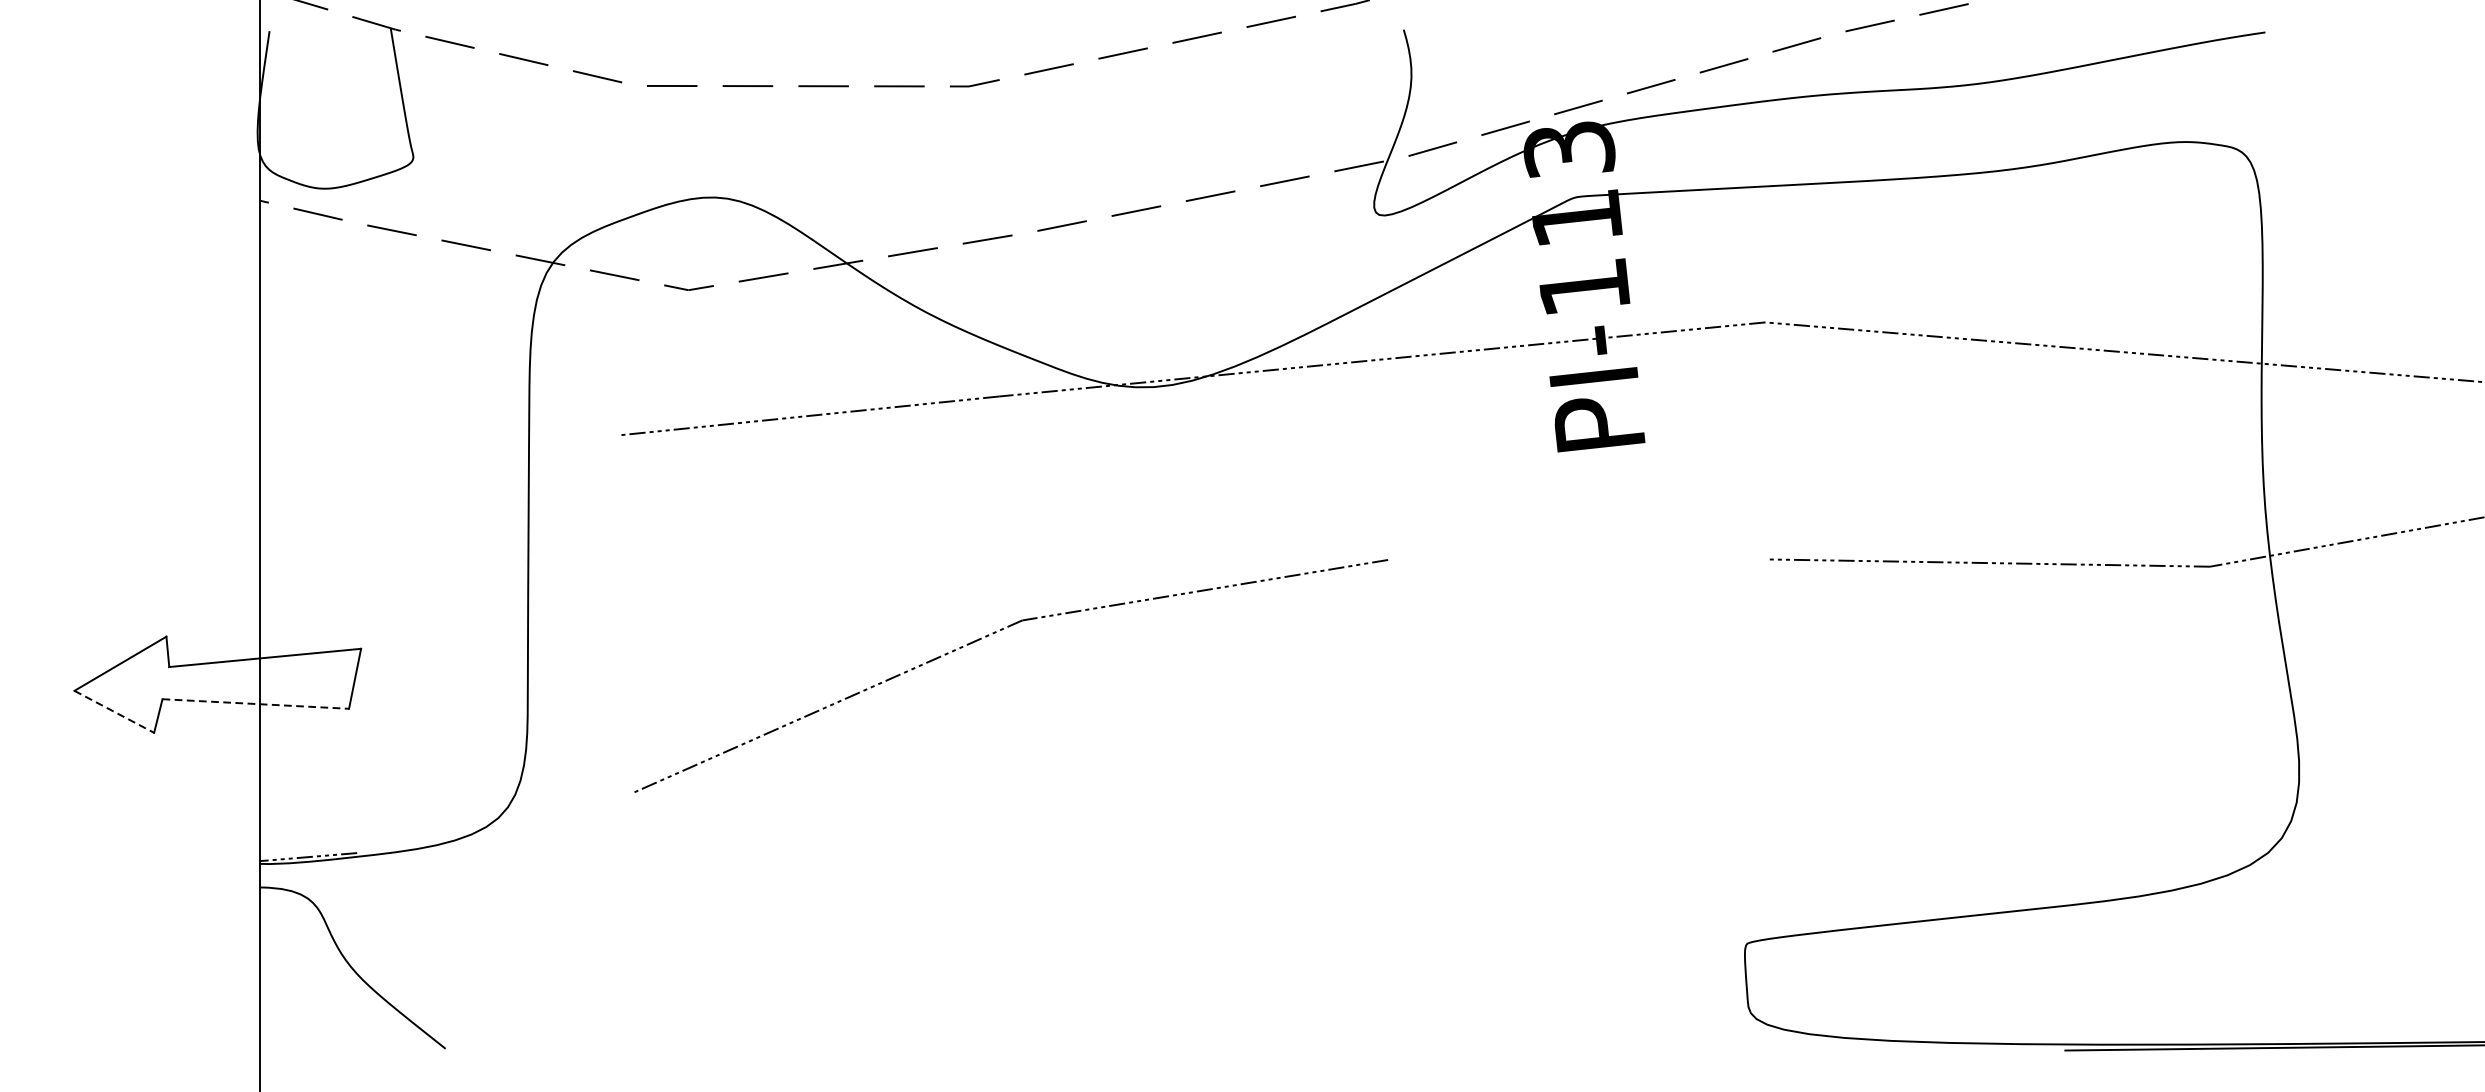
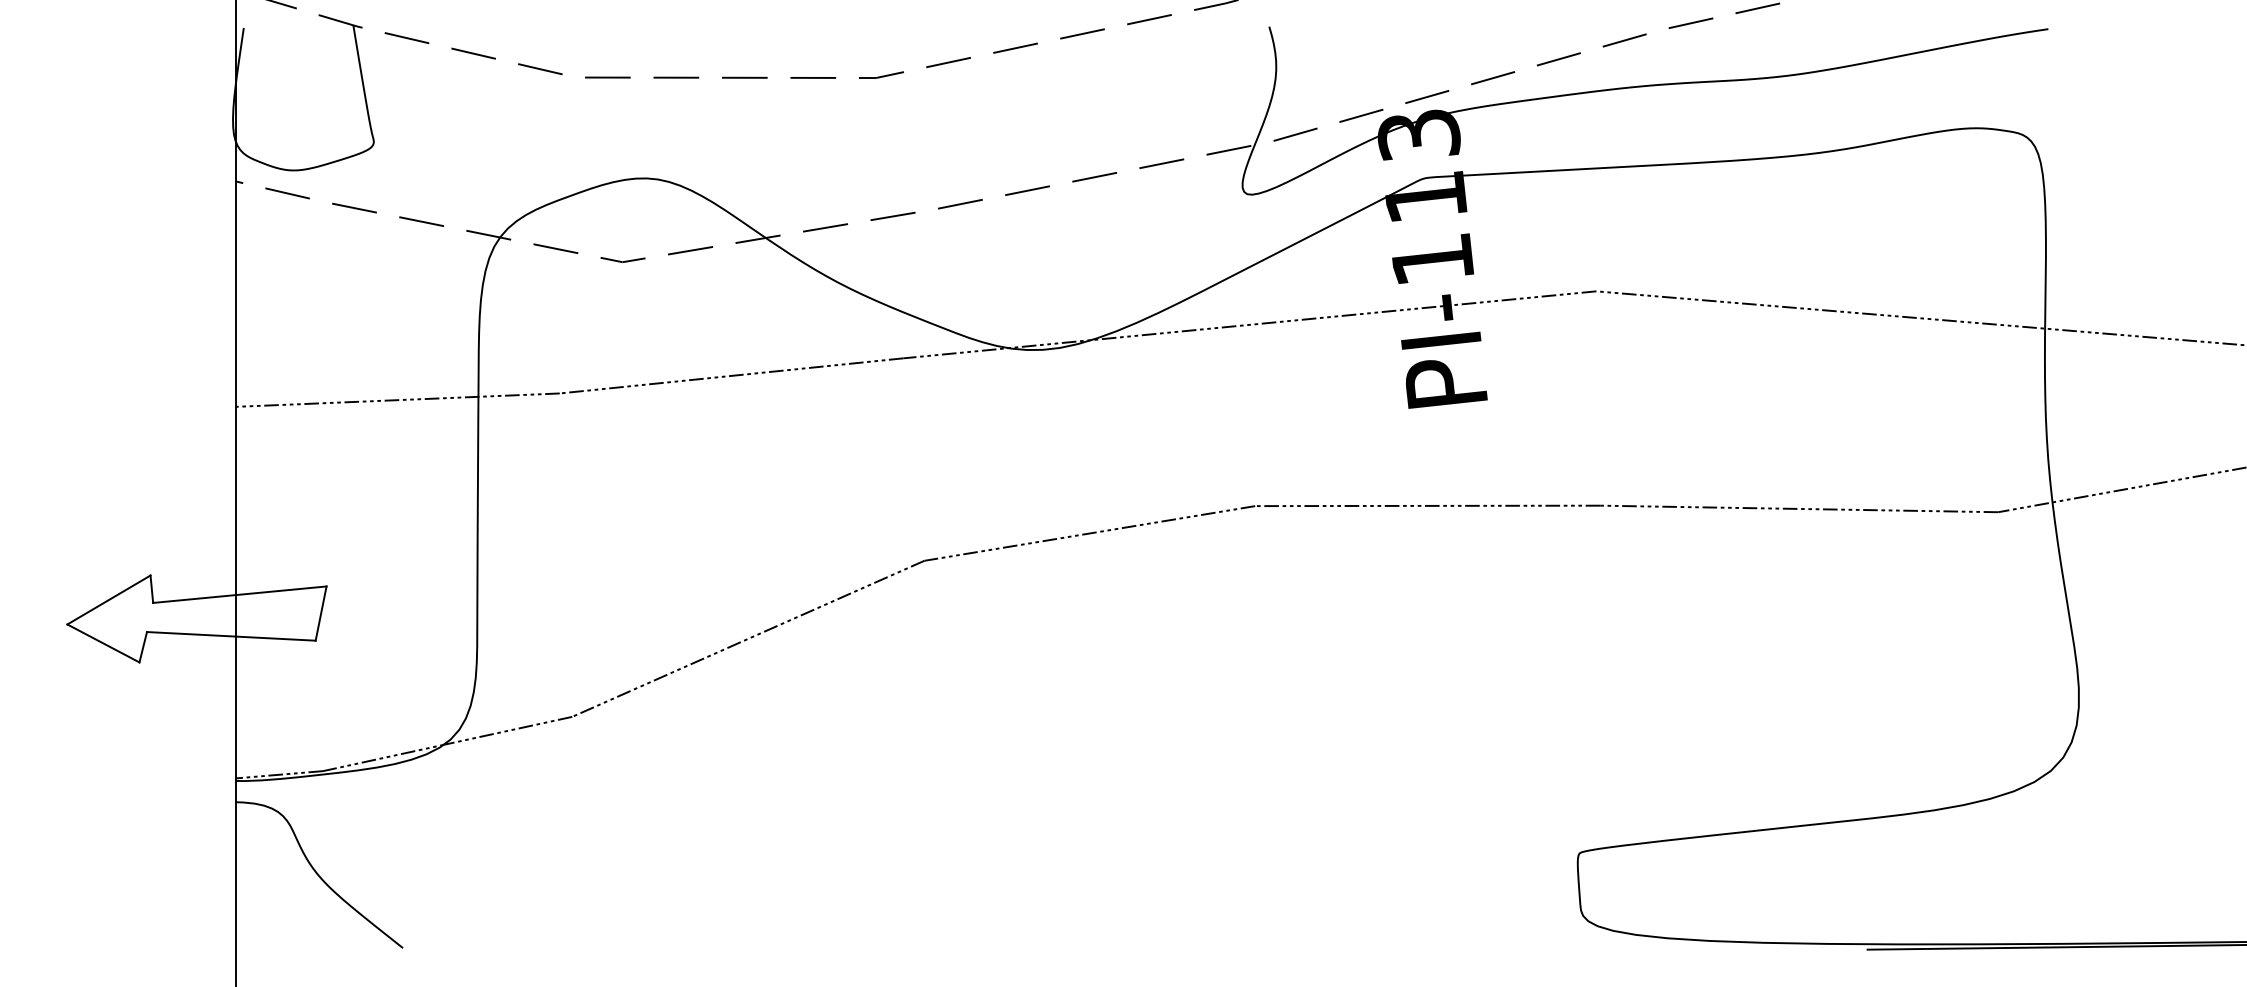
line: (439, 442) -> (397, 399), added
line: (1578, 559) -> (1427, 505), added
line: (255, 704) -> (231, 636), dashed -> solid
line: (114, 711) -> (103, 643), dashed -> solid
line: (494, 822) -> (447, 743), added

